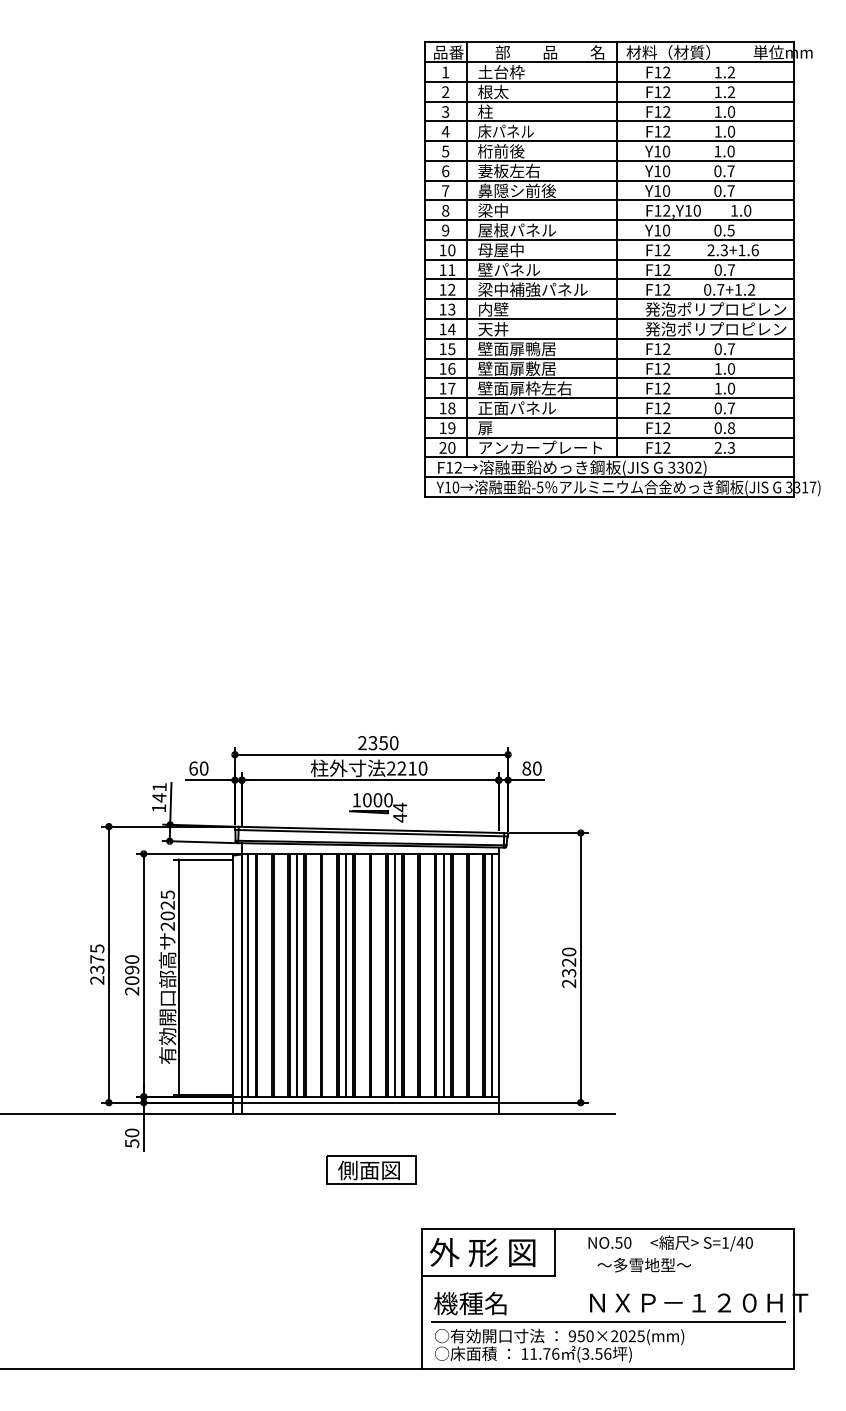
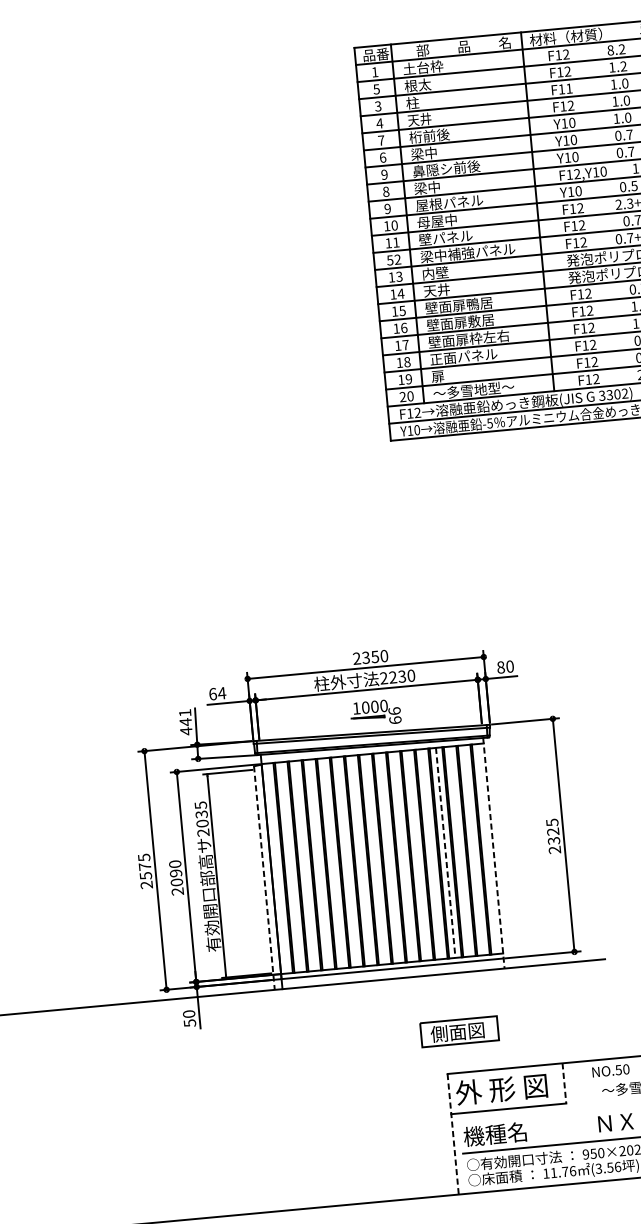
text: (717, 72) -> (610, 50), 1.2 -> 8.2
text: (445, 92) -> (376, 89), 2 -> 5
text: (666, 111) -> (569, 88), F12 -> F11
text: (505, 131) -> (431, 118), 床パネル -> 天井
text: (445, 151) -> (381, 140), 5 -> 7
text: (508, 170) -> (437, 151), 妻板左右 -> 梁中
text: (445, 190) -> (384, 174), 7 -> 9
text: (442, 289) -> (389, 260), 12 -> 52
text: (539, 447) -> (486, 388), アンカープレート -> ～多雪地型～
text: (203, 768) -> (221, 693), 60 -> 64
text: (412, 768) -> (402, 676), 2210 -> 2230
text: (159, 808) -> (186, 731), 141 -> 441
text: (400, 812) -> (395, 715), 44 -> 66
text: (167, 905) -> (201, 814), 2025 -> 2035
text: (569, 951) -> (552, 822), 2320 -> 2325
text: (96, 969) -> (145, 875), 2375 -> 2575
line: (248, 974) -> (276, 867), removed
line: (297, 974) -> (319, 863), removed
line: (345, 974) -> (360, 860), removed
line: (394, 974) -> (403, 856), removed
line: (492, 974) -> (487, 848), removed
line: (443, 975) -> (445, 853), solid -> dashed
line: (498, 981) -> (493, 853), solid -> dashed
line: (232, 985) -> (264, 878), solid -> dashed
part: (371, 1169) -> (459, 1031), moved
line: (555, 1252) -> (564, 1083), solid -> dashed
line: (422, 1298) -> (453, 1133), solid -> dashed

